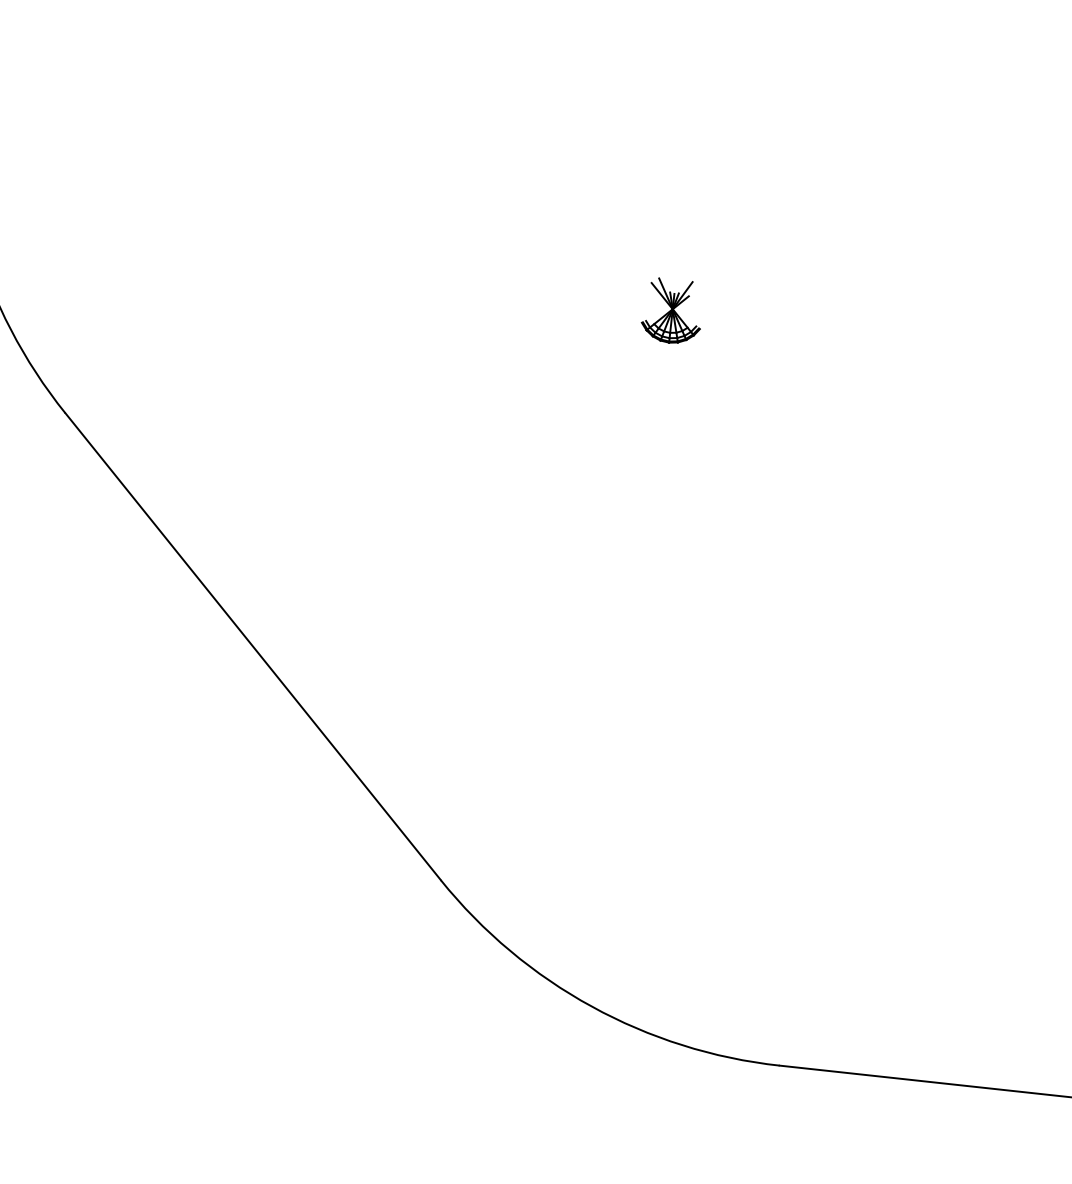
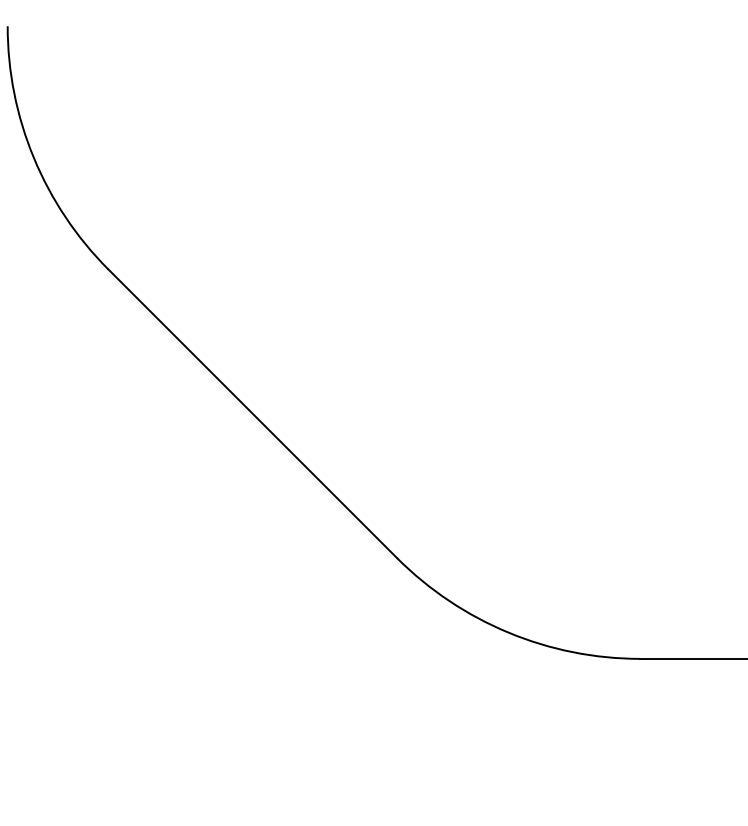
part: (672, 310) -> (512, 155), removed

